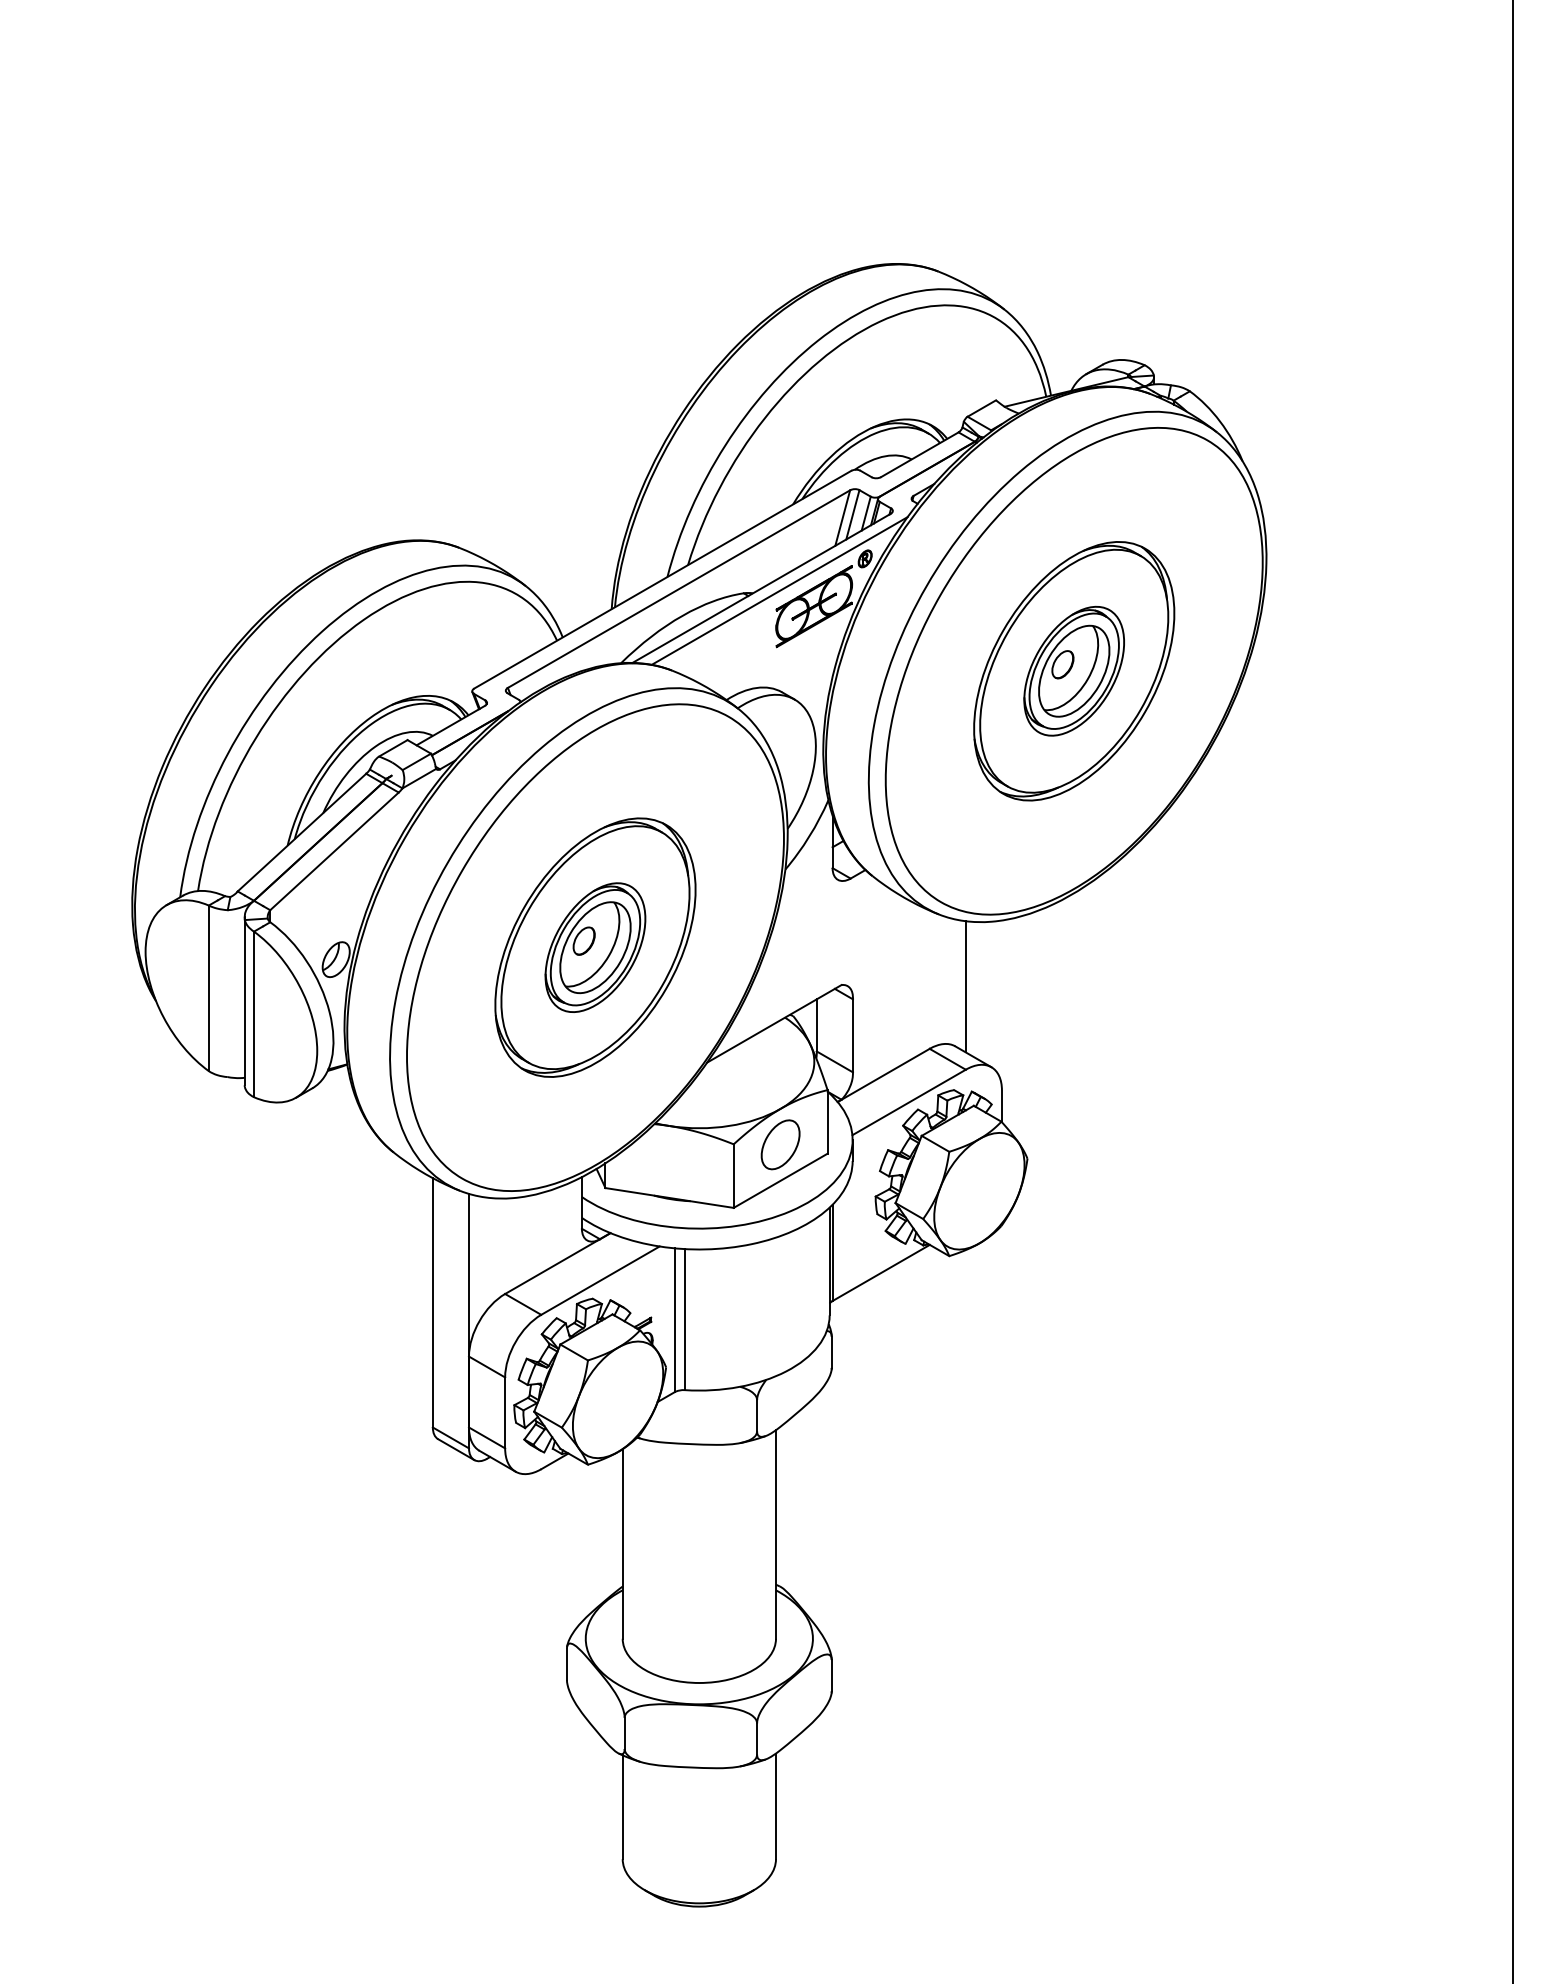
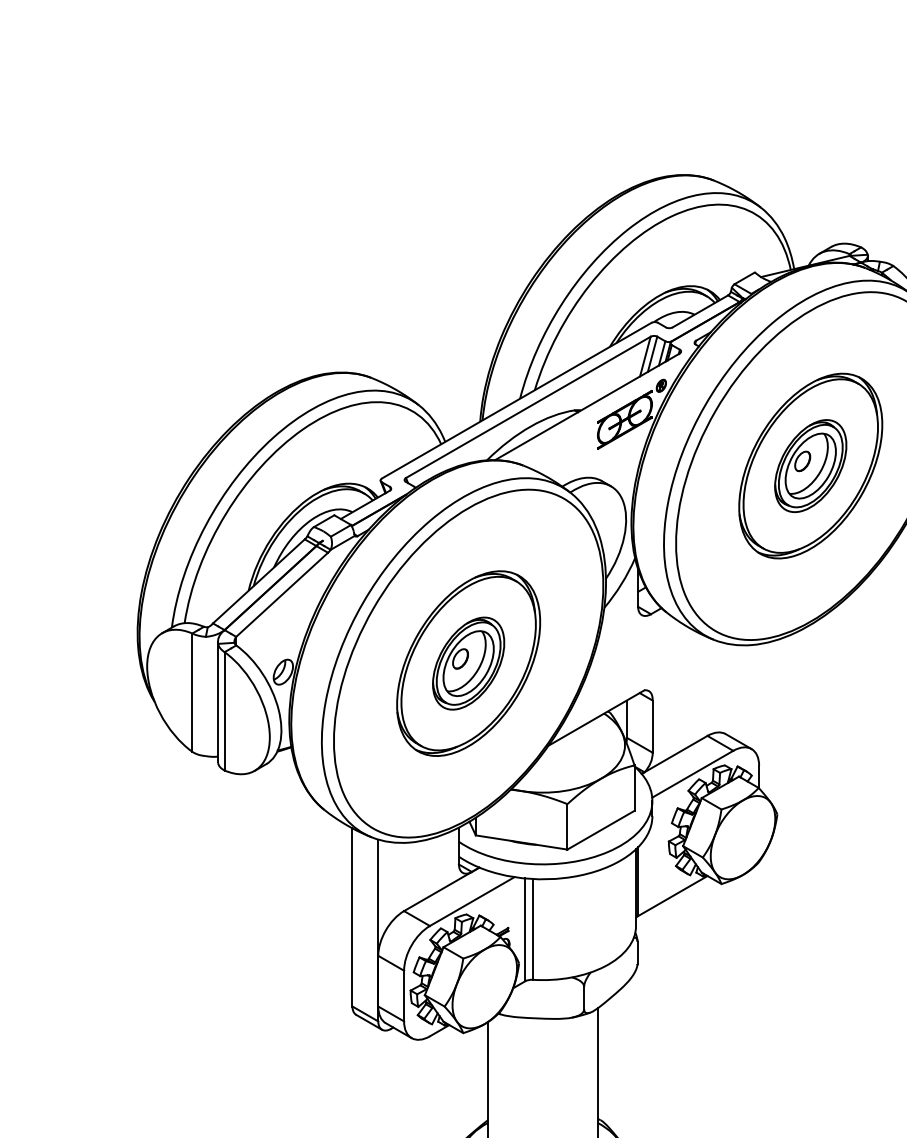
line: (779, 590) -> (600, 408), removed
line: (965, 986) -> (733, 691), removed
part: (780, 1144) -> (600, 804), removed

